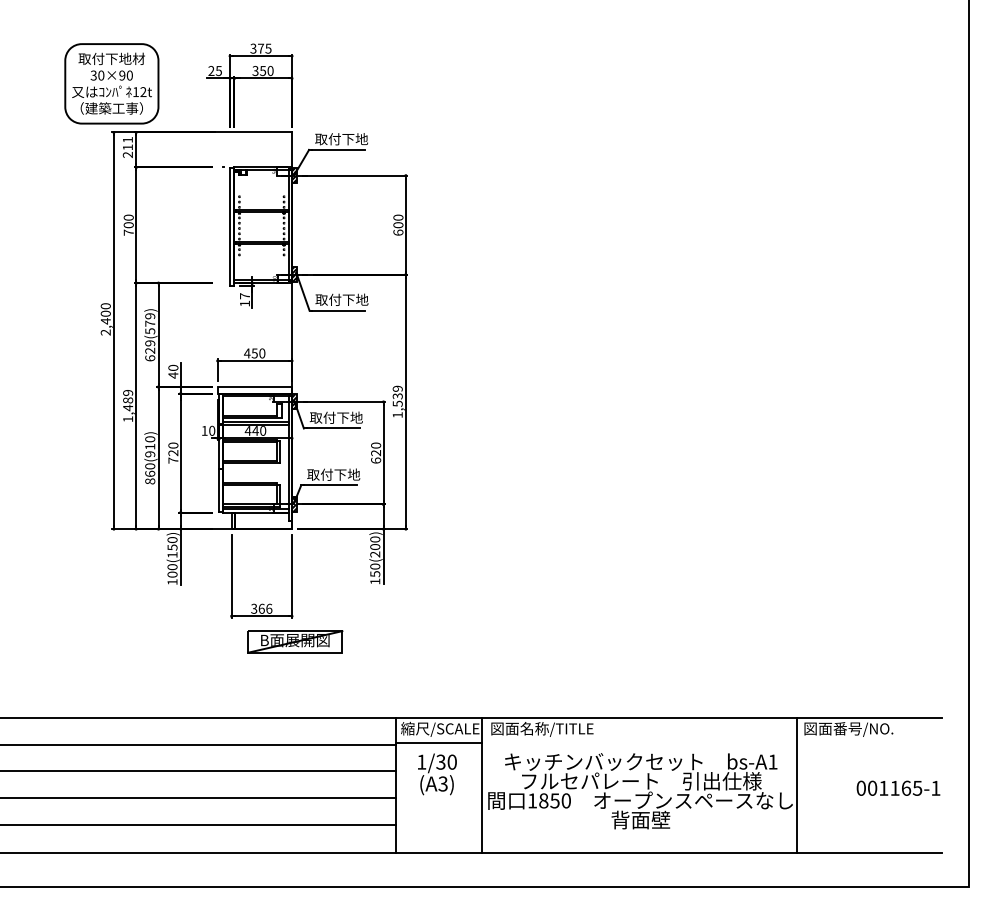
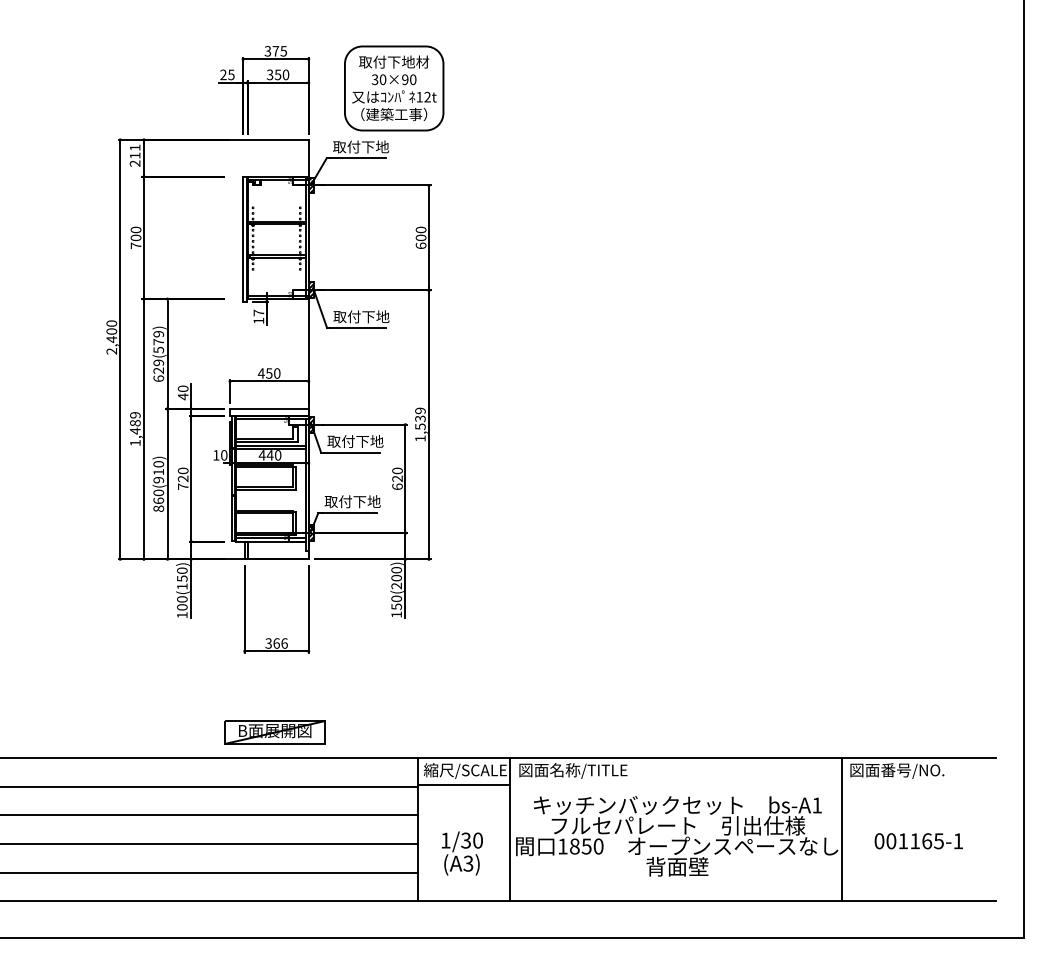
part: (112, 83) -> (394, 88), moved
part: (294, 641) -> (274, 732), moved
text: (436, 774) -> (461, 853), moved
text: (898, 788) -> (918, 841), moved

